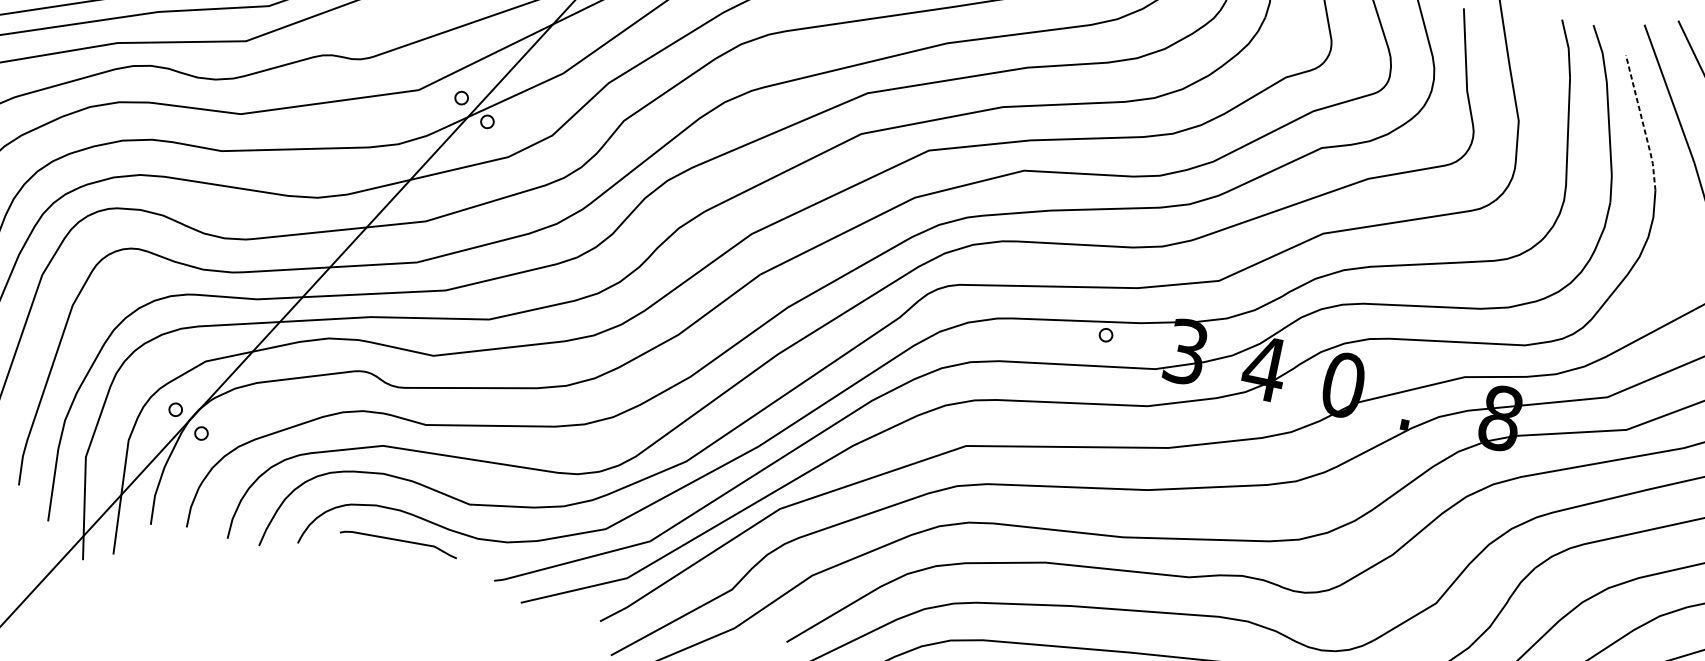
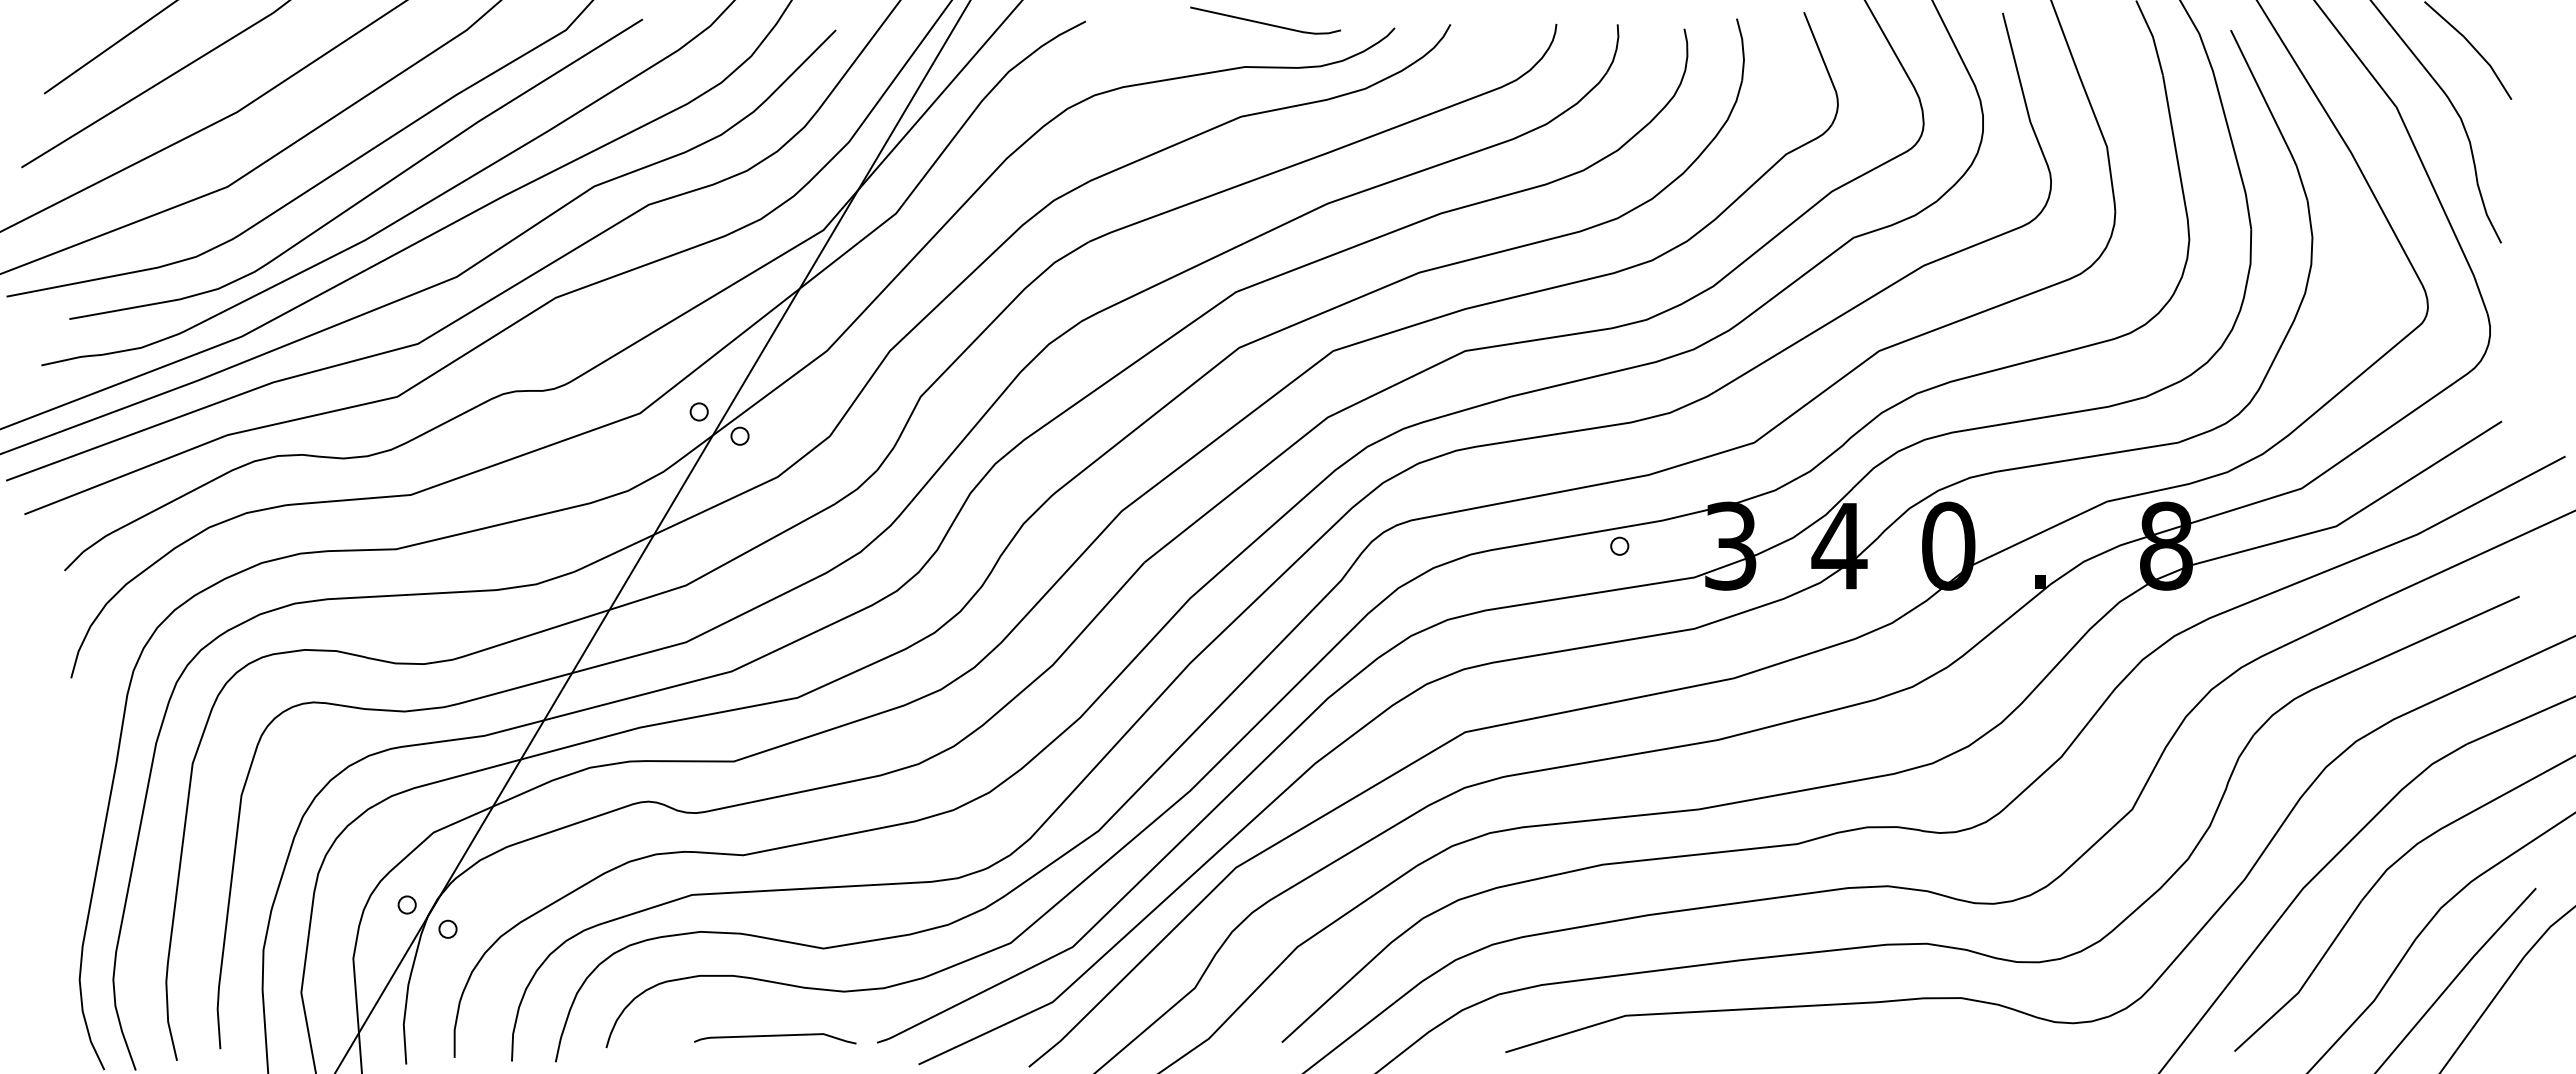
line: (1643, 123) -> (2272, 115), dashed -> solid
curve: (399, 541) -> (775, 1036), moved

